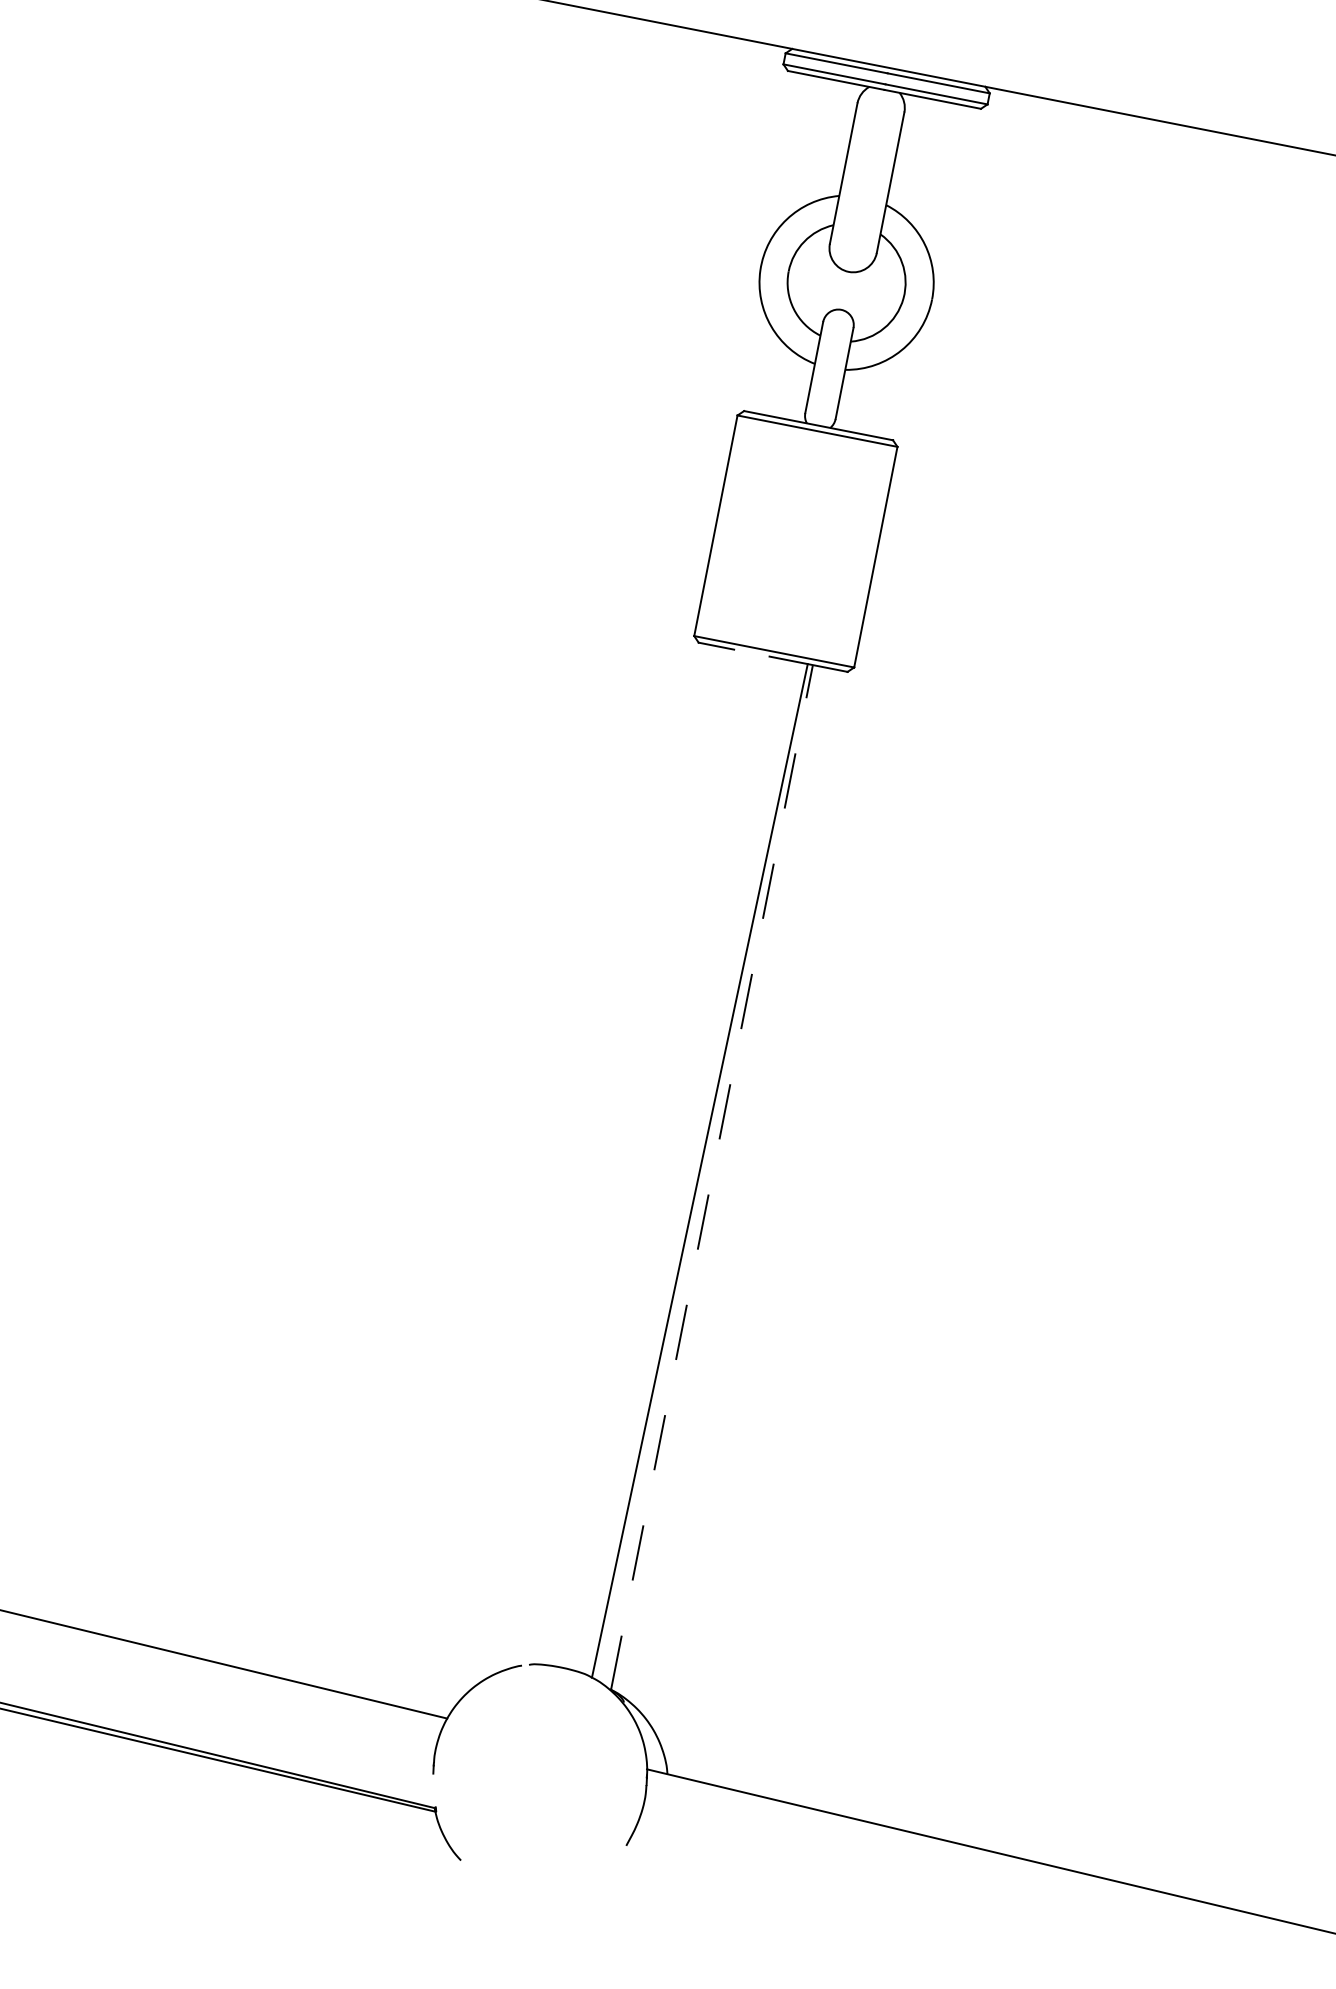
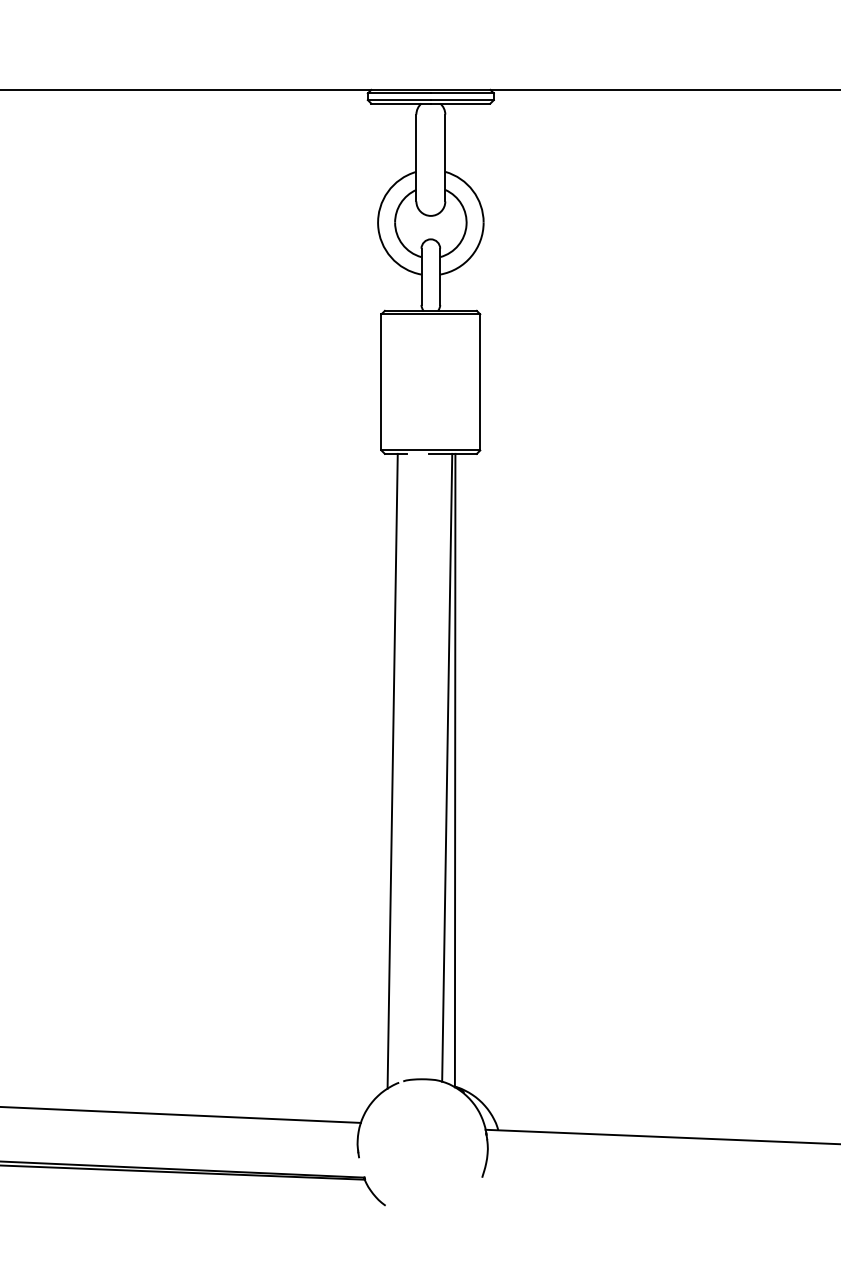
line: (610, 1157) -> (392, 770), added
line: (712, 1177) -> (455, 770), dashed -> solid

